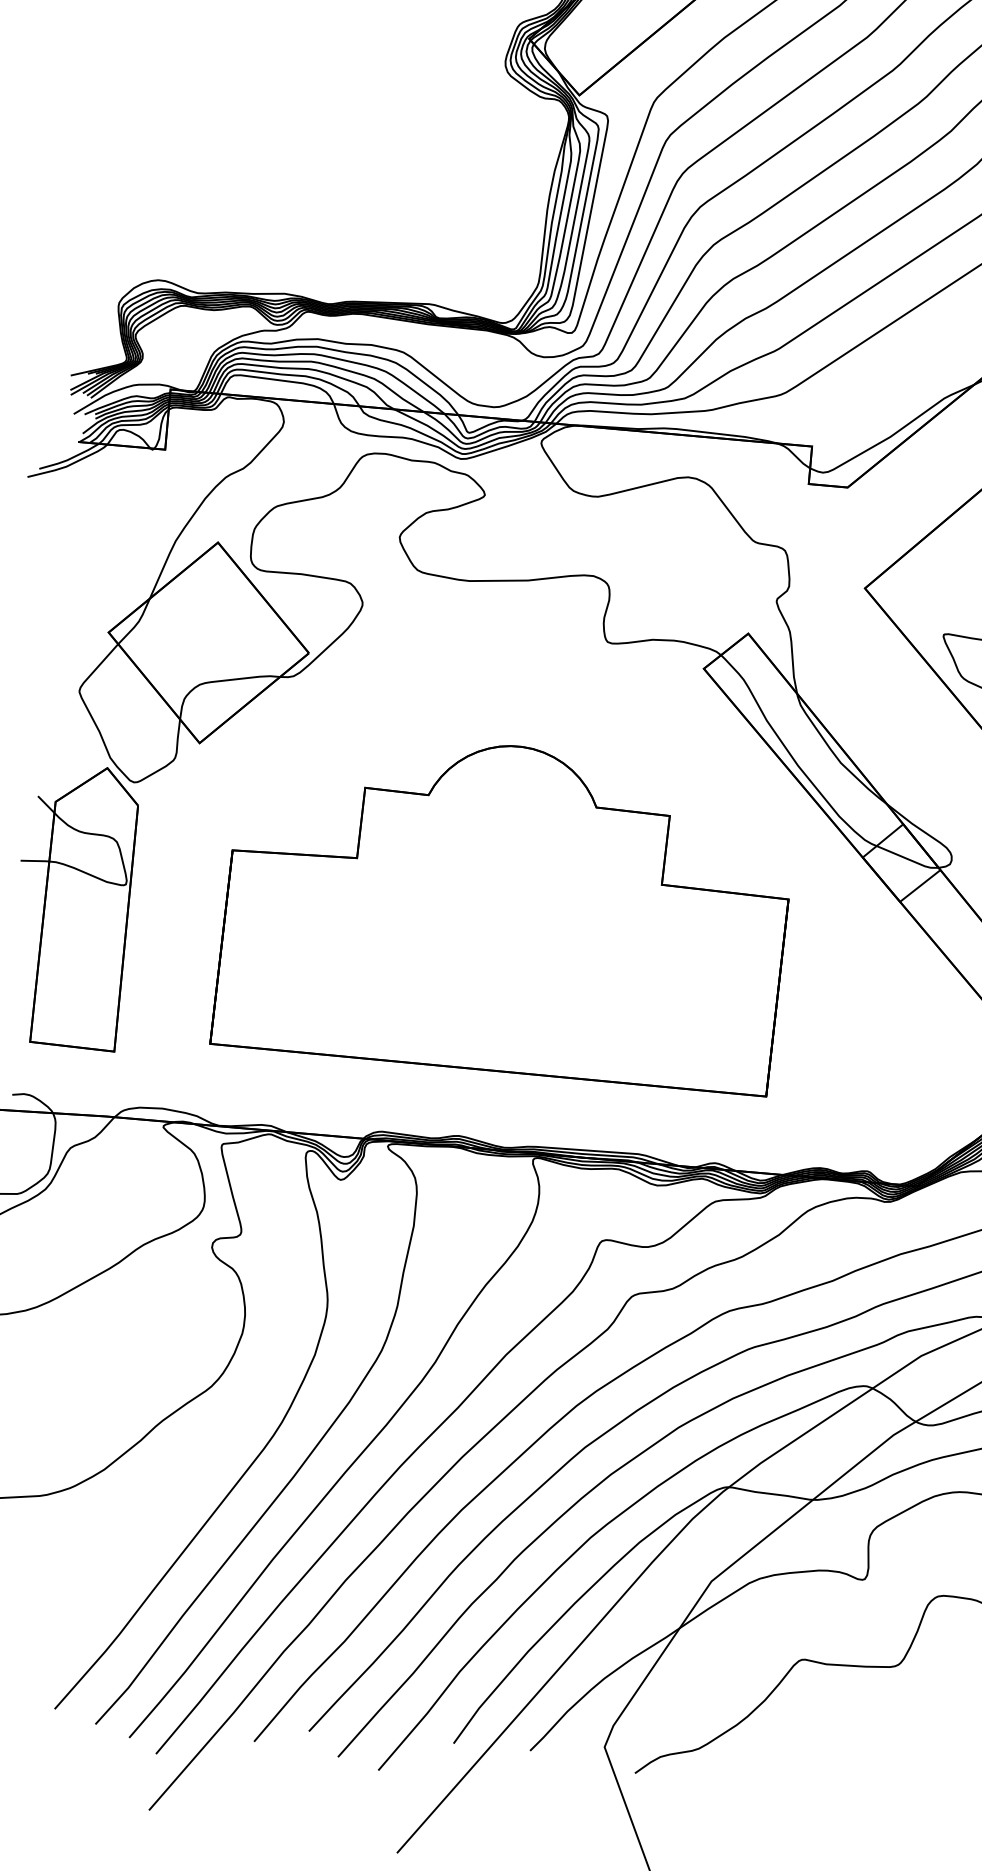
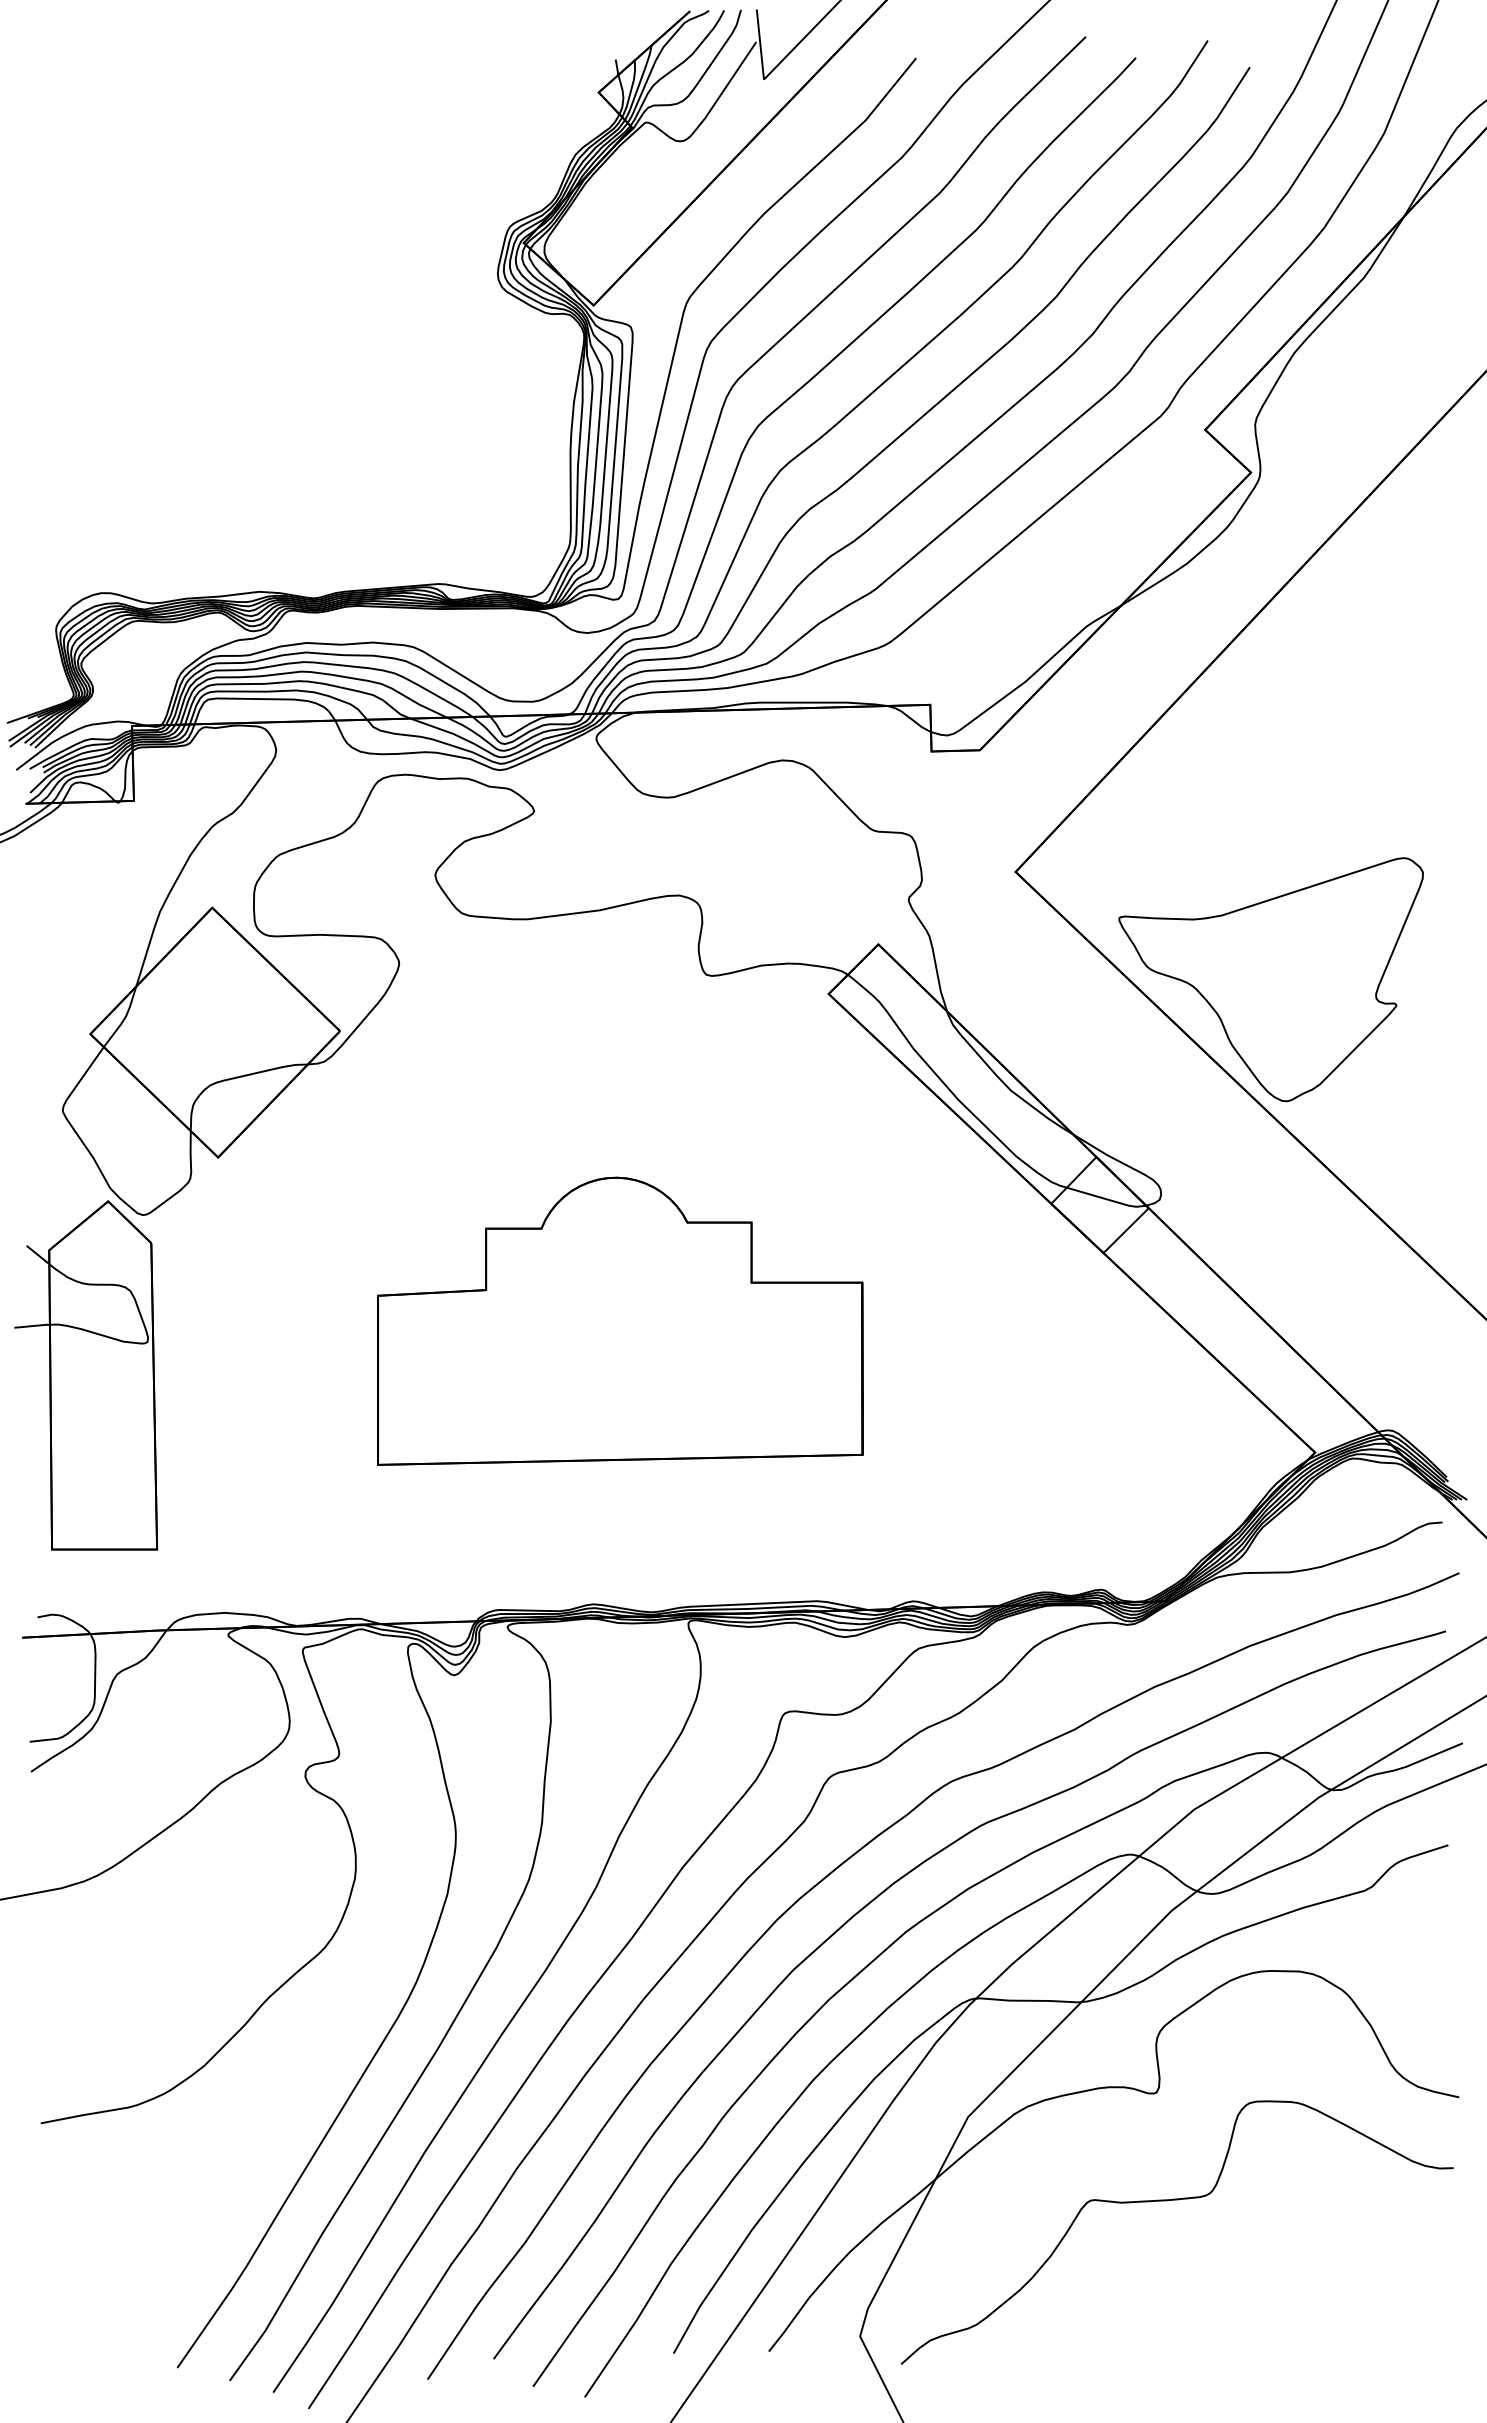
part: (506, 911) -> (620, 1321), size x0.7

